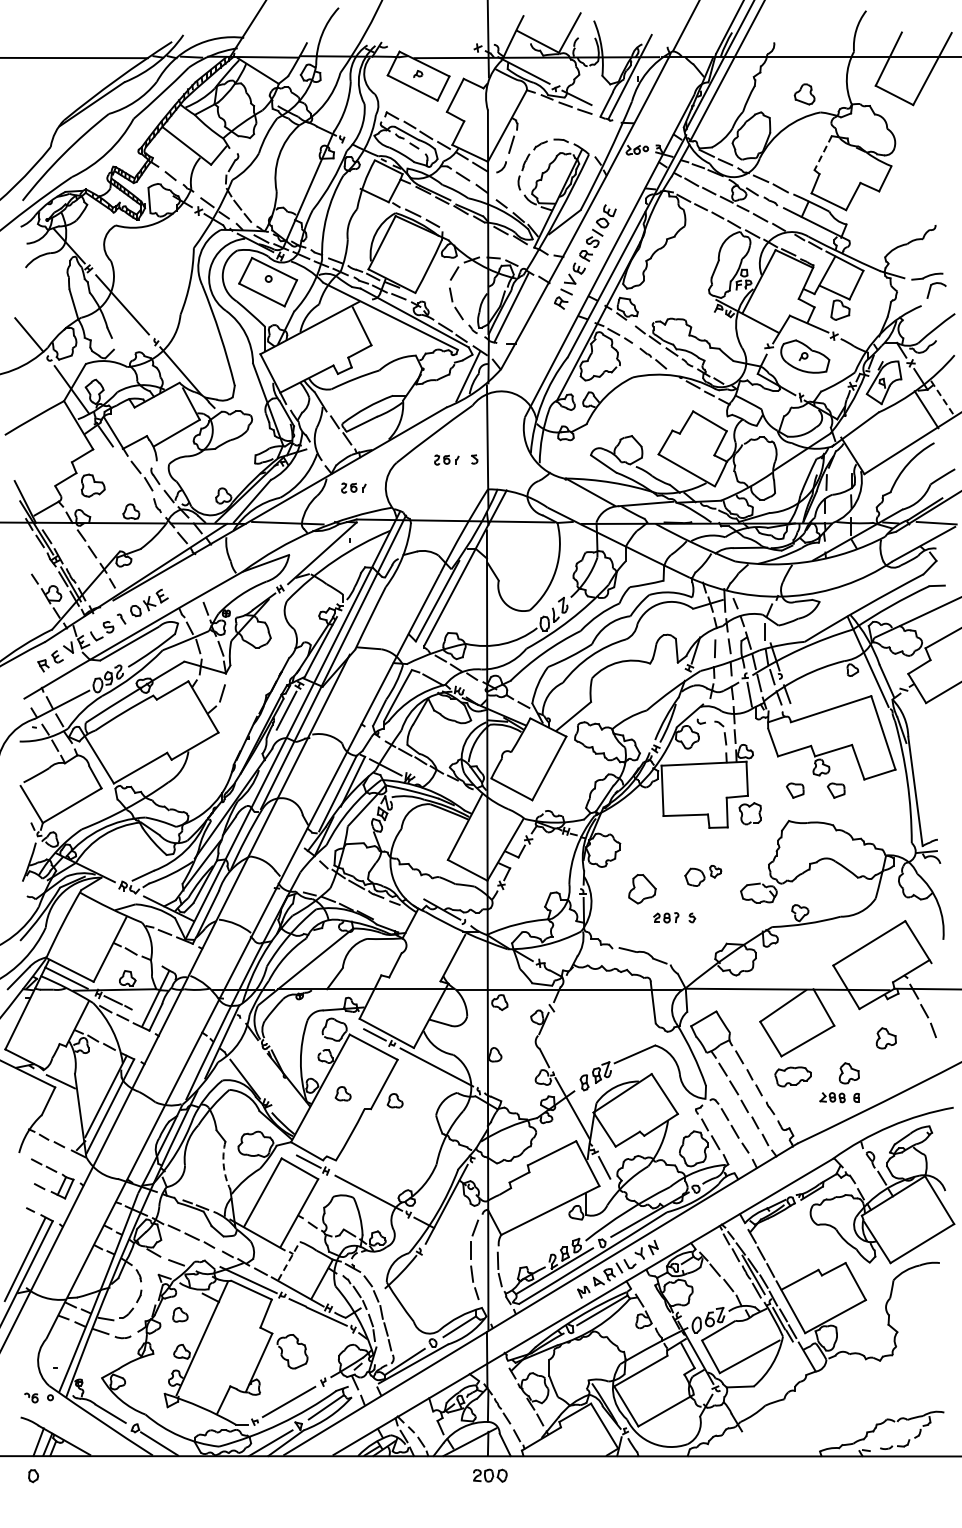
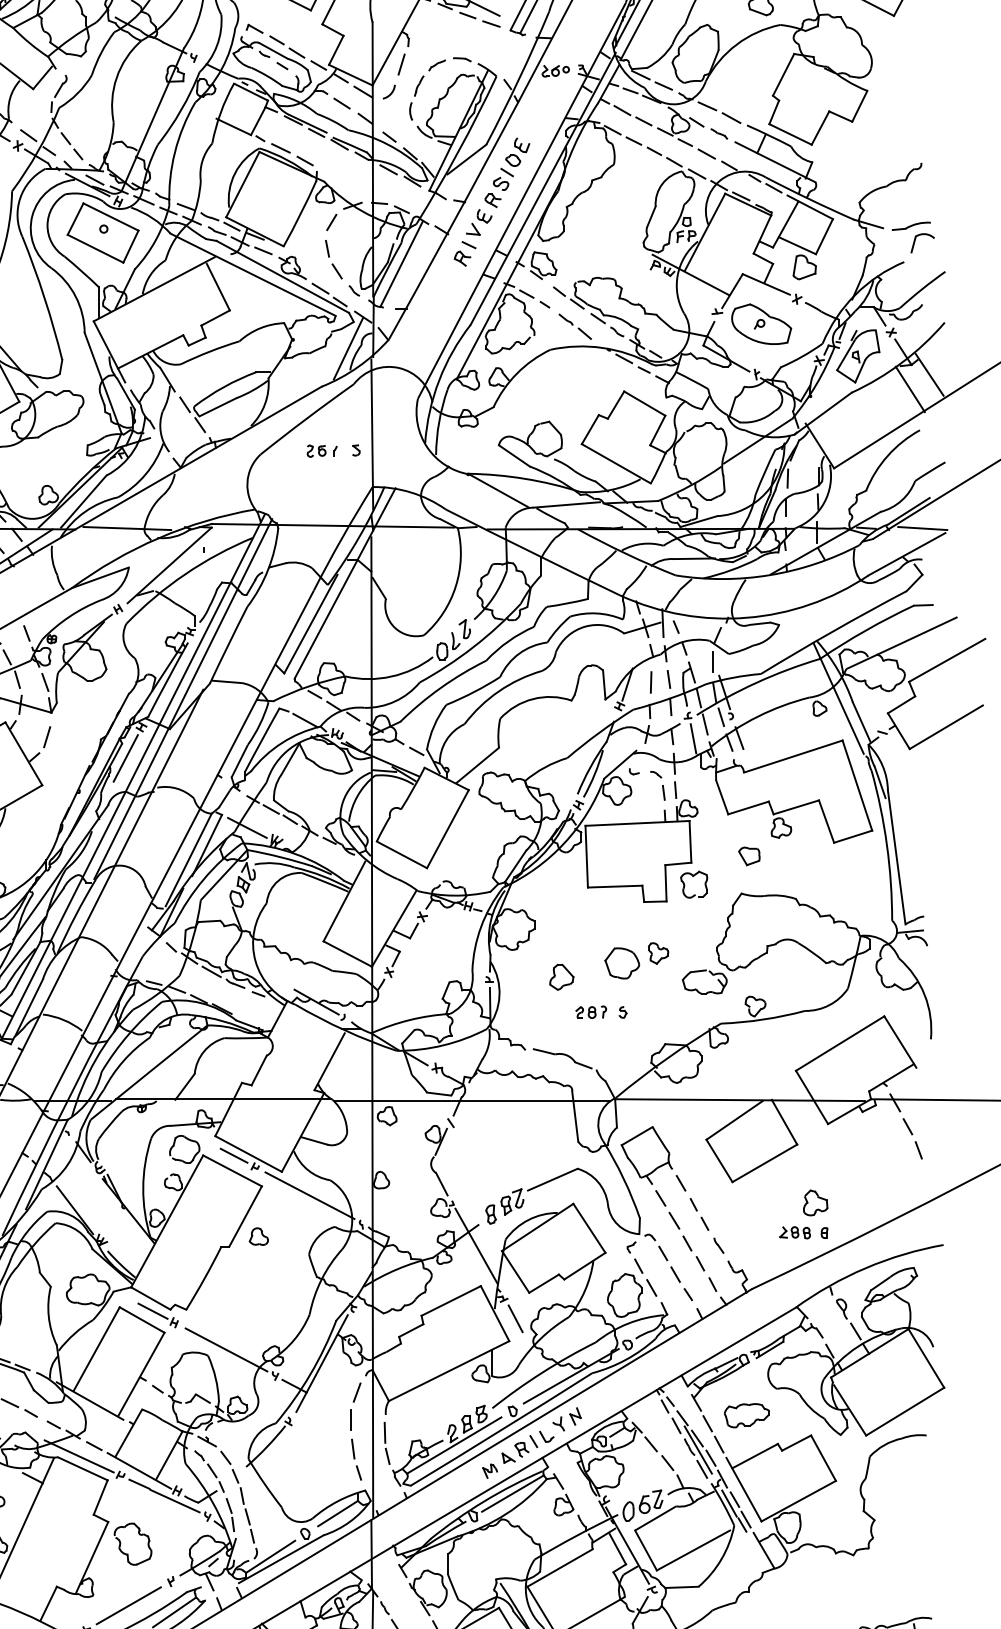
line: (822, 153) -> (782, 75), dashed -> solid
line: (942, 398) -> (929, 375), dashed -> solid
part: (353, 487) -> (207, 484), removed
part: (835, 790) -> (798, 856), removed
part: (702, 875) -> (635, 960), size x1.43
part: (641, 889) -> (560, 977), size x0.71
part: (885, 1038) -> (859, 1160), removed
part: (792, 1076) -> (745, 1415), moved
part: (342, 1093) -> (194, 1227), removed
arc: (223, 1166) -> (48, 1317), dashed -> solid
line: (289, 1260) -> (129, 1432), dashed -> solid

